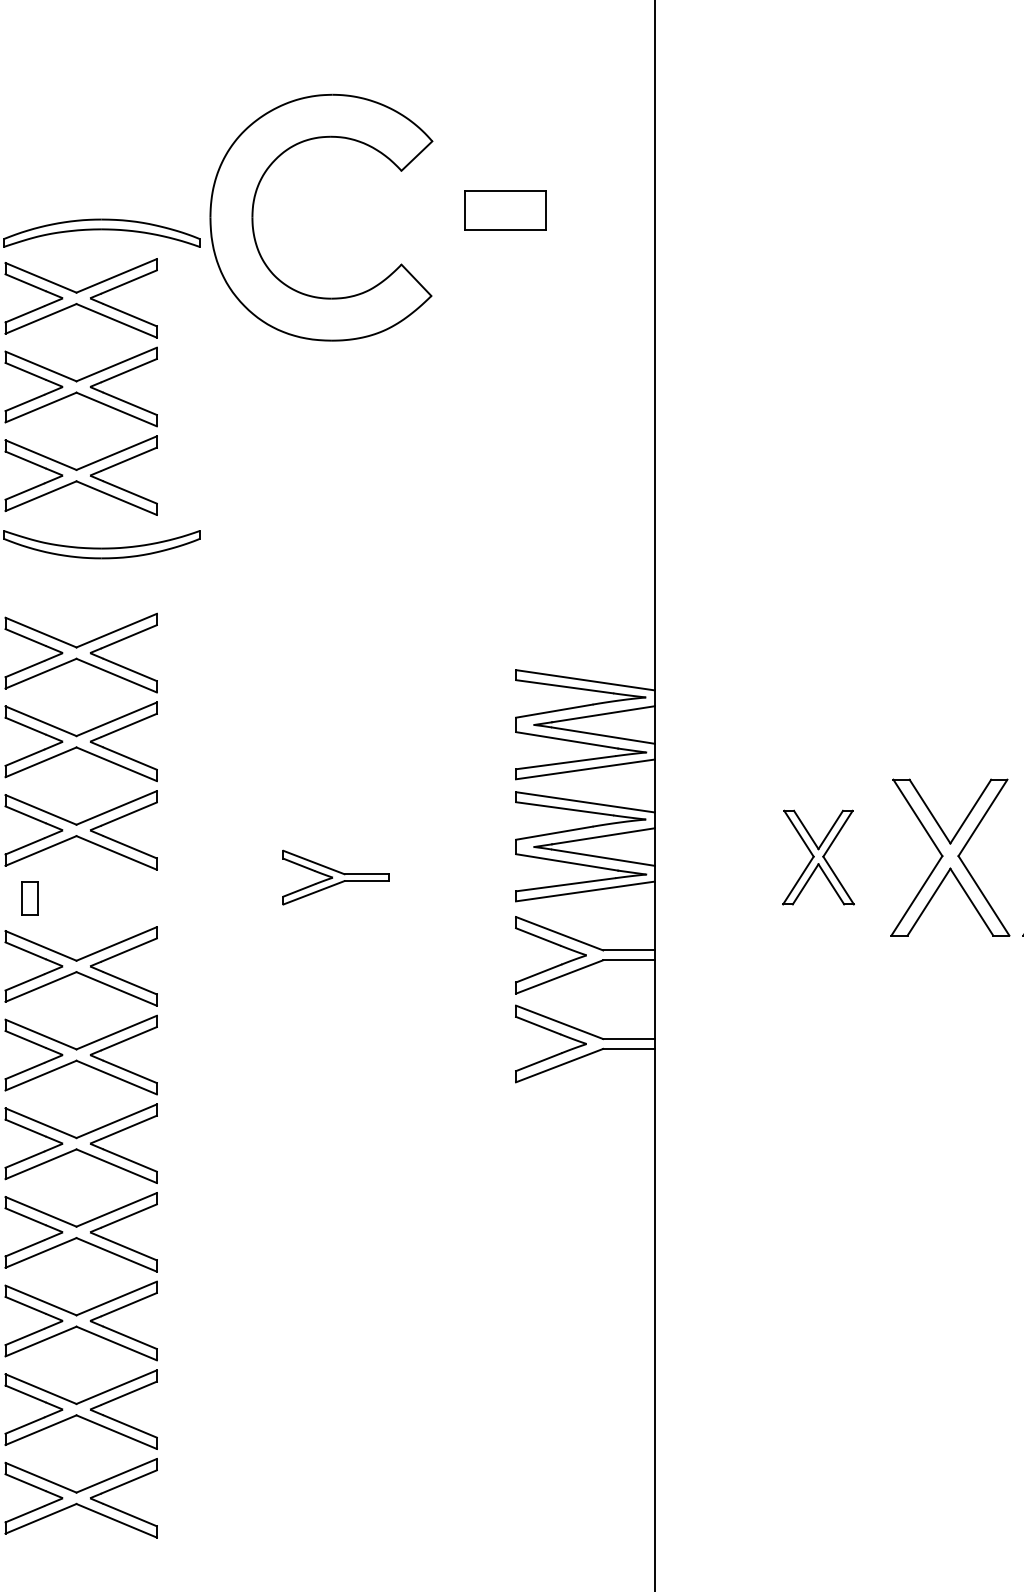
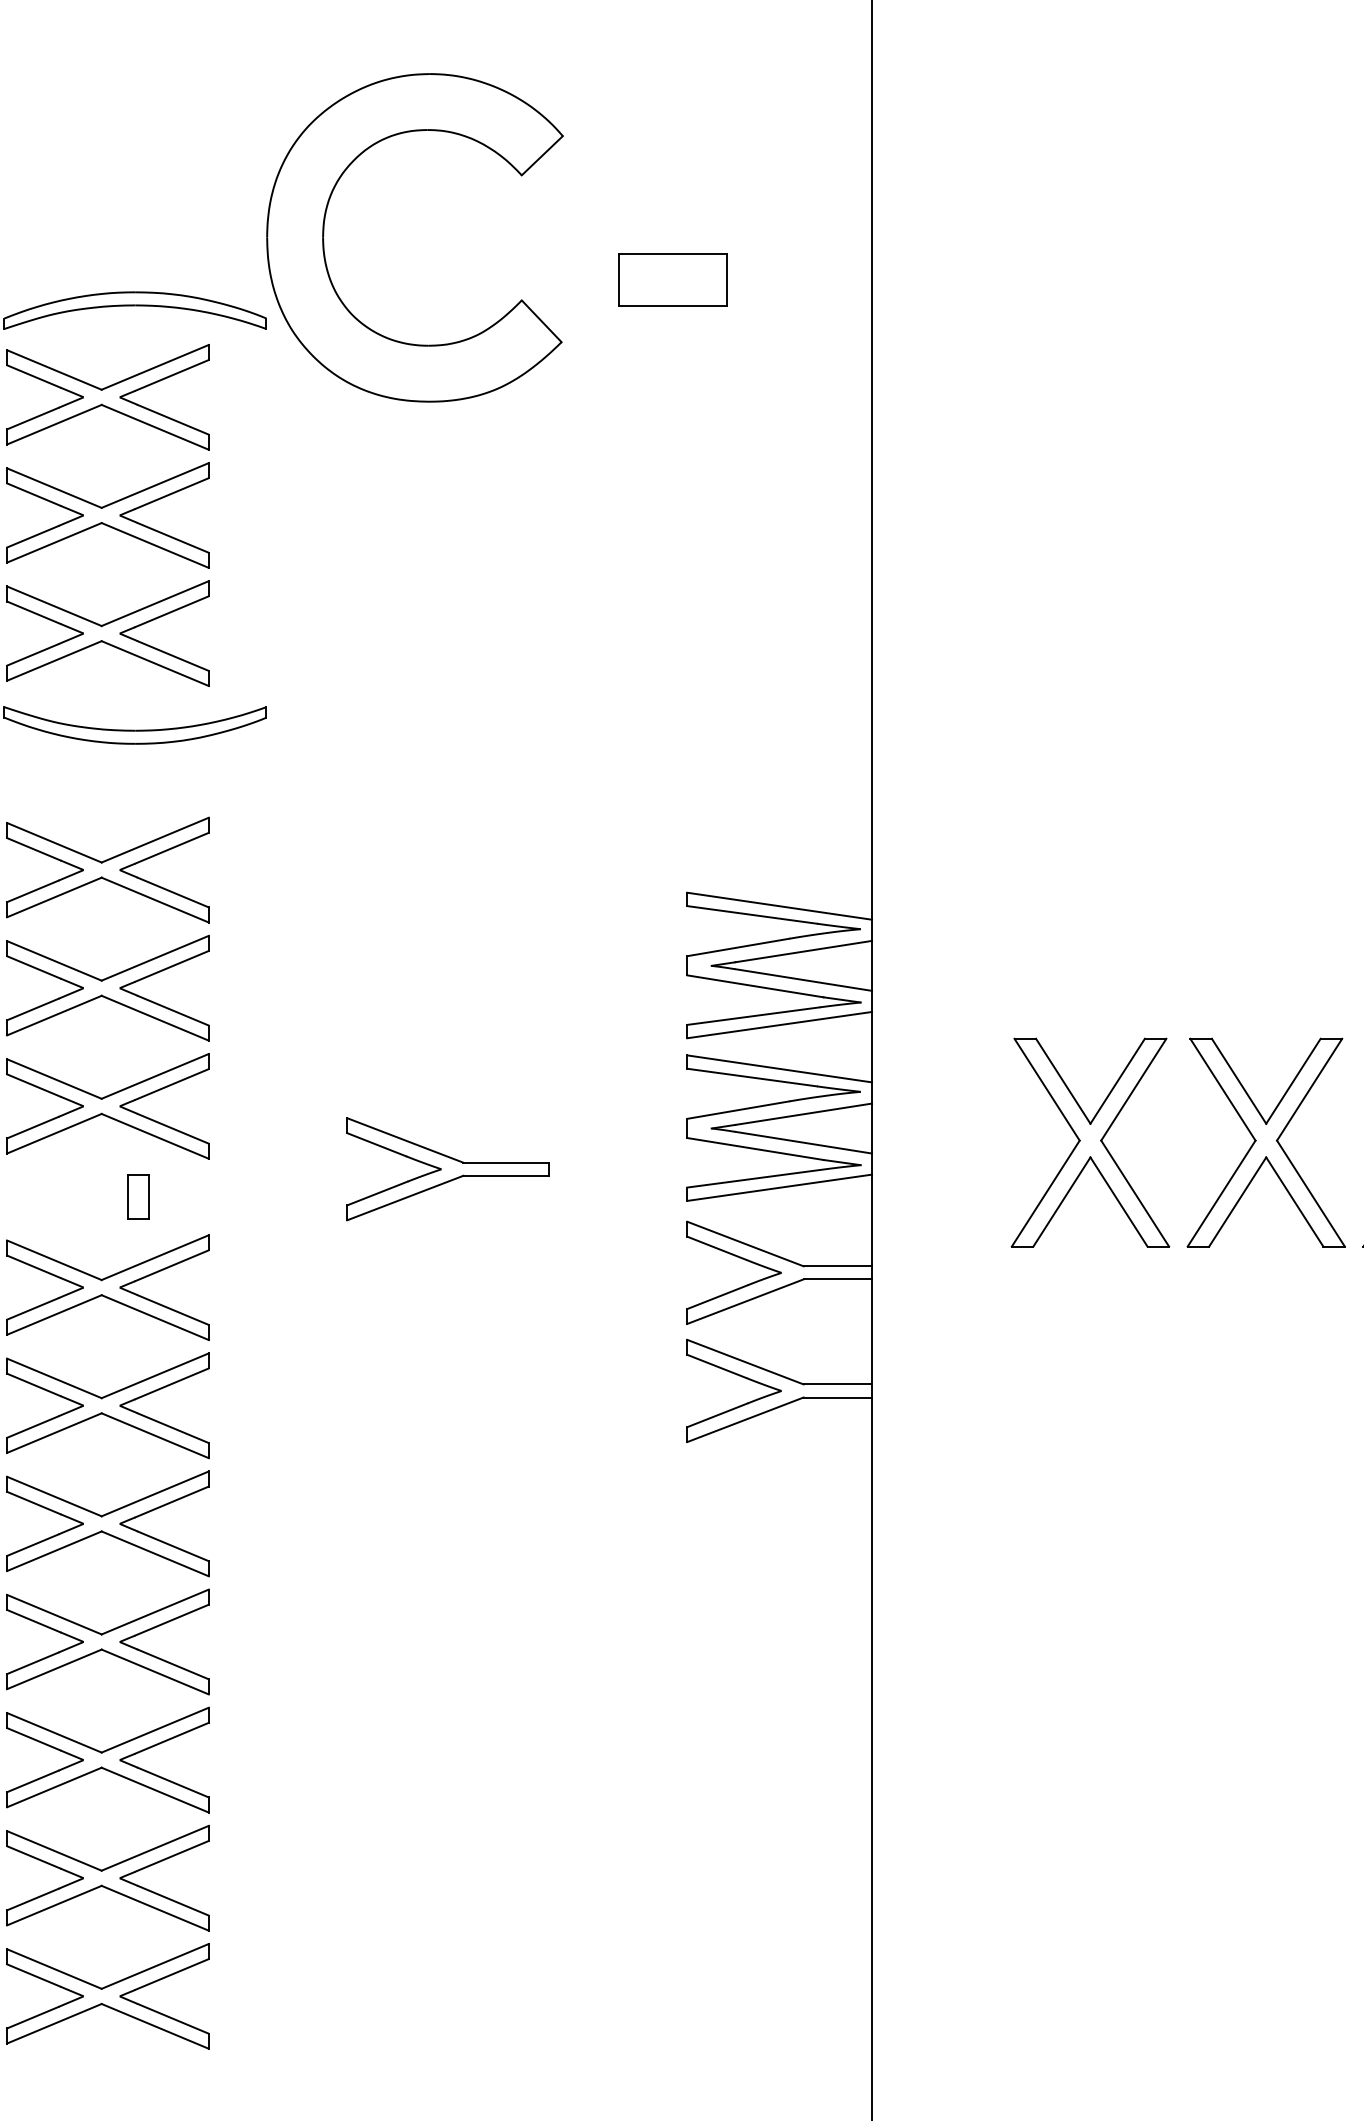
part: (253, 215) -> (324, 234), moved
part: (818, 857) -> (1090, 1142), size x1.67
part: (336, 877) -> (447, 1169), size x1.43
part: (30, 898) -> (138, 1196), moved

